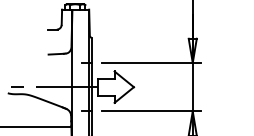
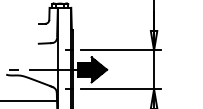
hatch: (115, 86) -> (92, 69), added

